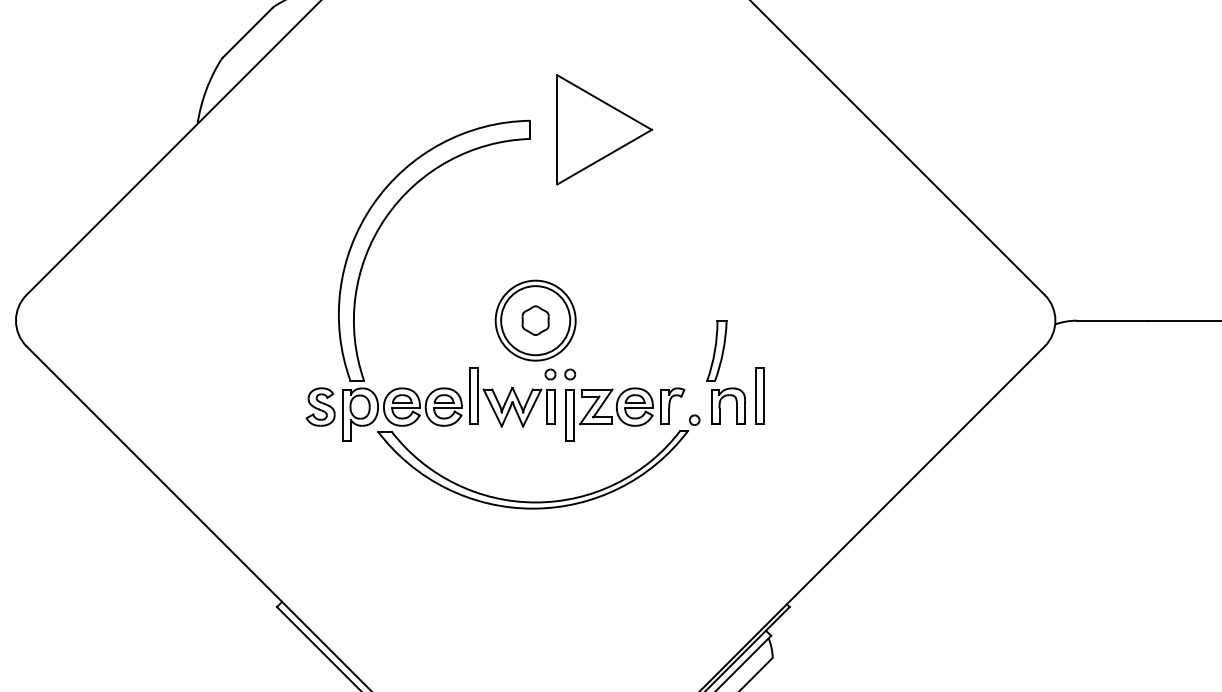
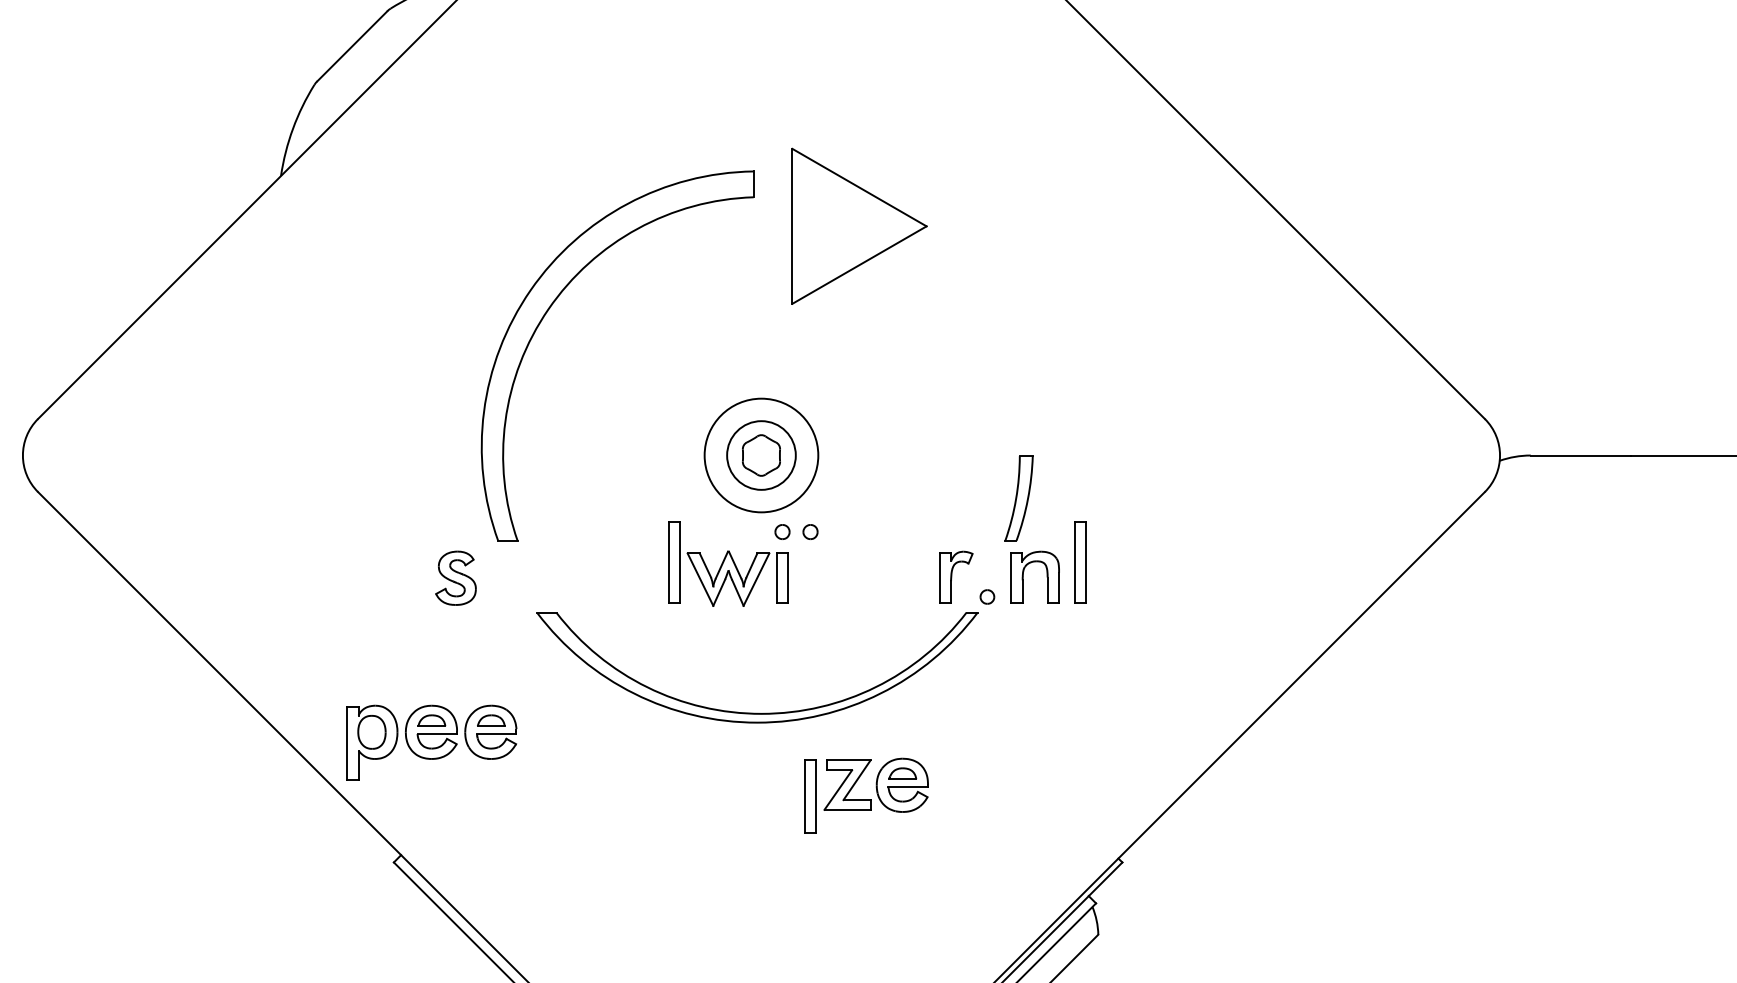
part: (604, 129) -> (859, 225), moved
circle: (535, 320) -> (761, 455), size x0.7
part: (402, 414) -> (431, 742), moved
part: (609, 414) -> (866, 795), moved

